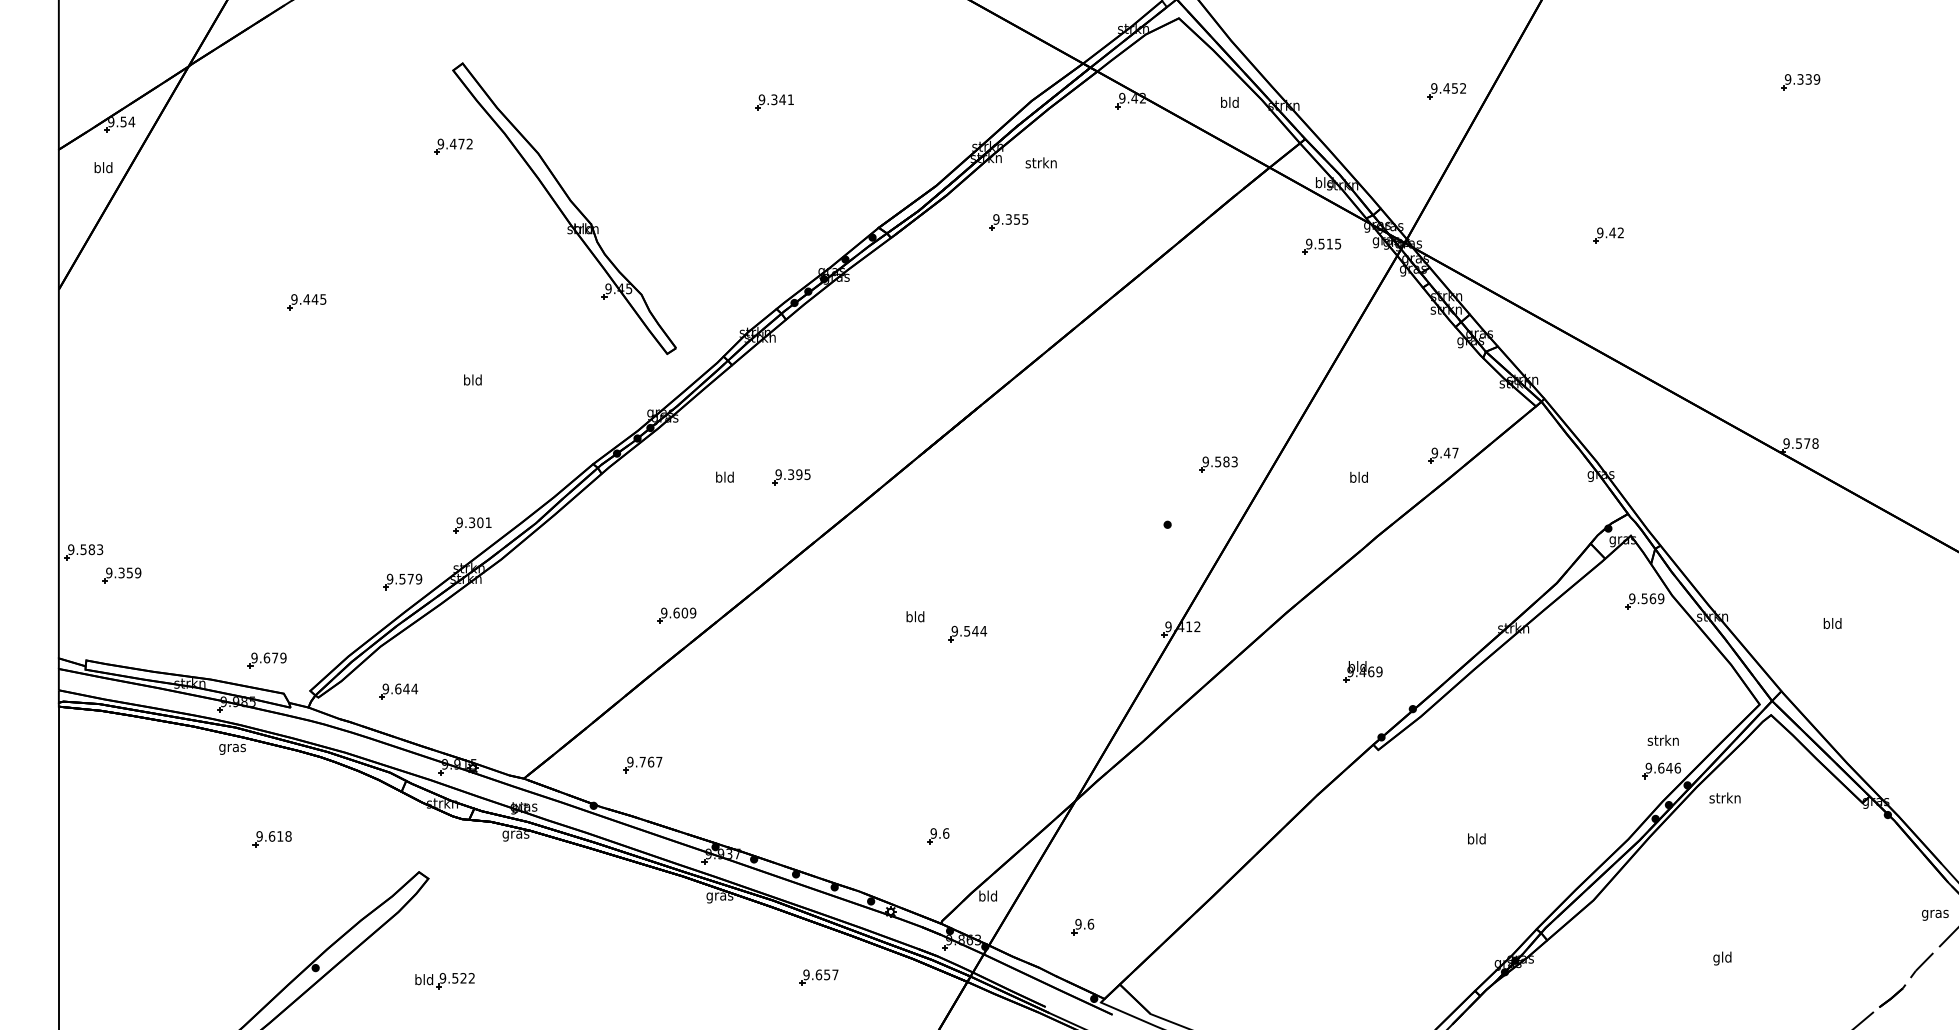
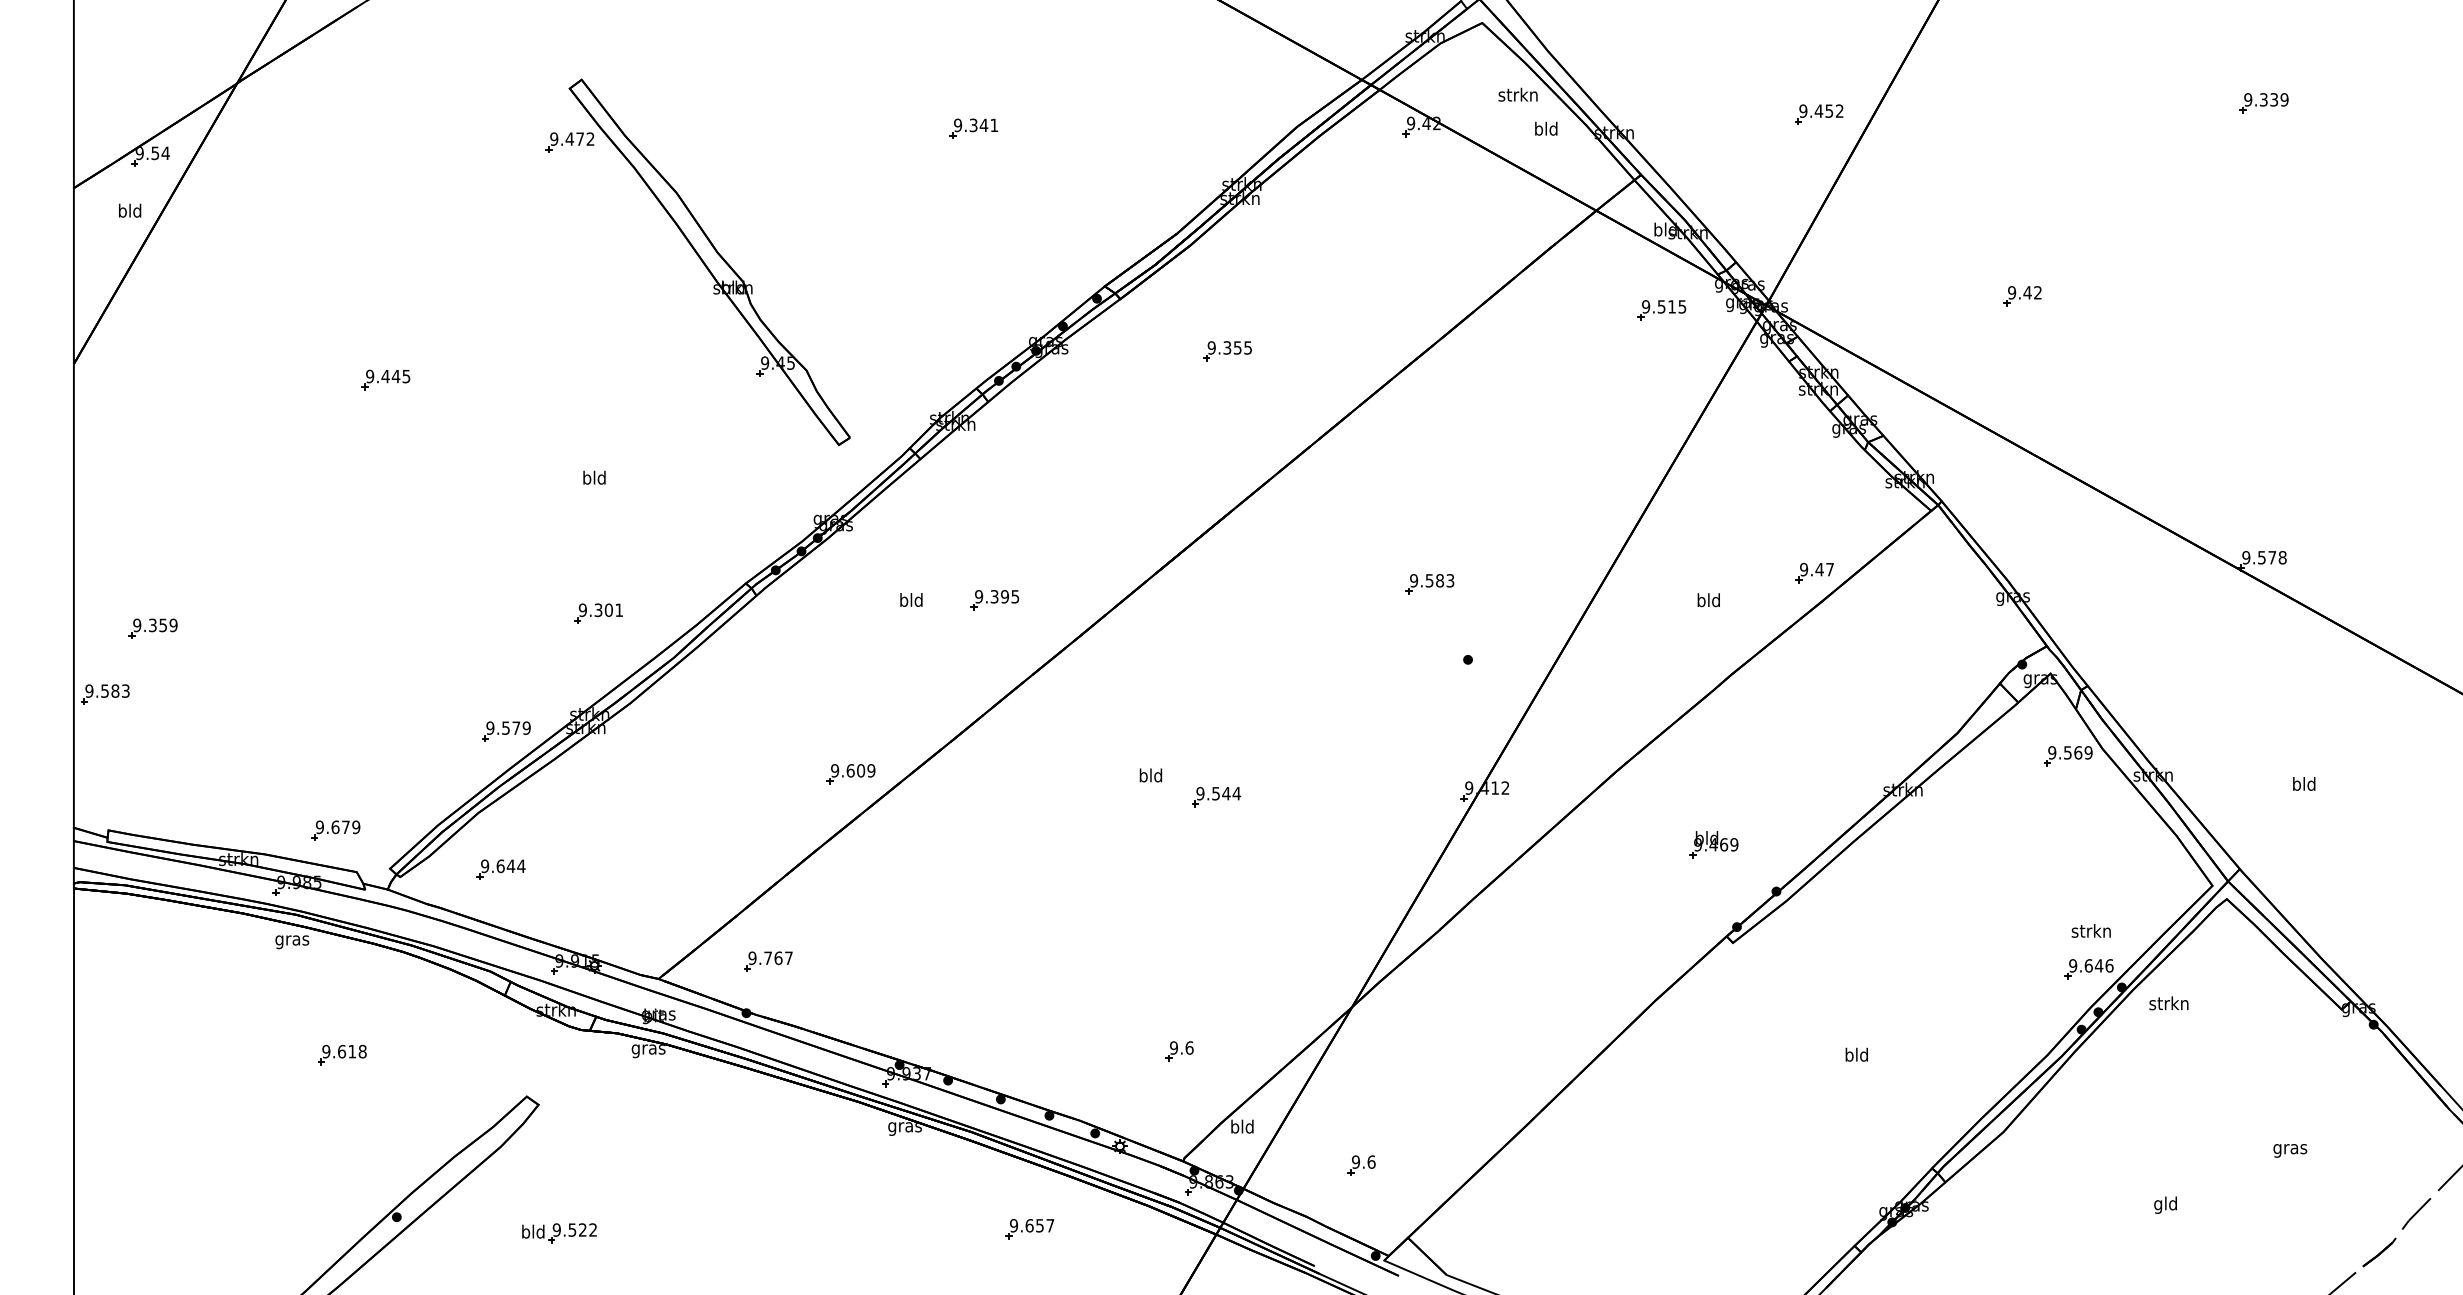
part: (453, 146) -> (569, 142), moved
text: (1040, 162) -> (1517, 94), moved
part: (1008, 222) -> (1227, 351), moved
part: (1218, 464) -> (1429, 584), moved
part: (472, 525) -> (598, 613), moved
part: (121, 575) -> (152, 628), moved
part: (643, 764) -> (768, 961), moved
text: (1935, 915) -> (2290, 1150), moved

